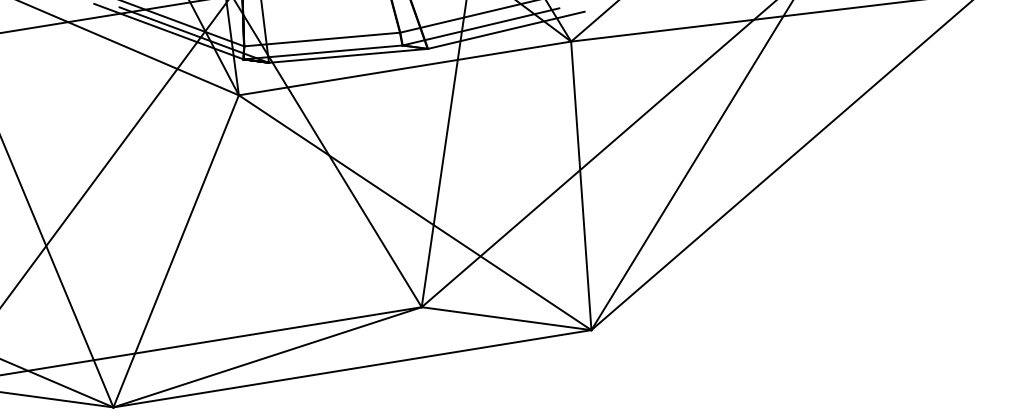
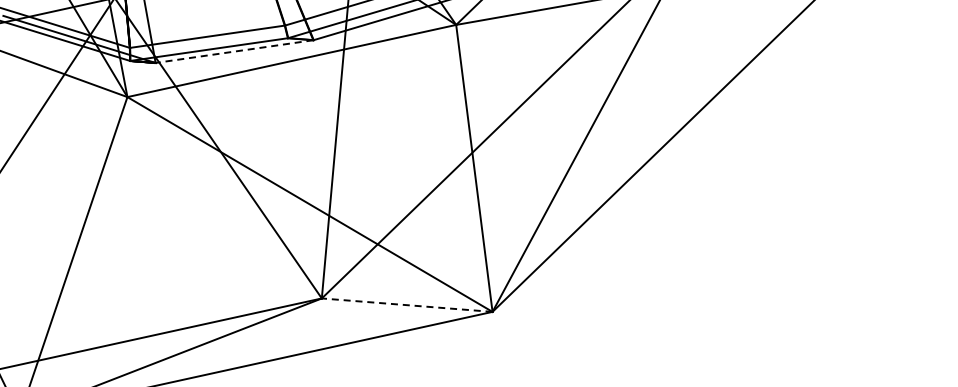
line: (348, 55) -> (234, 51), solid -> dashed
line: (506, 318) -> (407, 304), solid -> dashed

